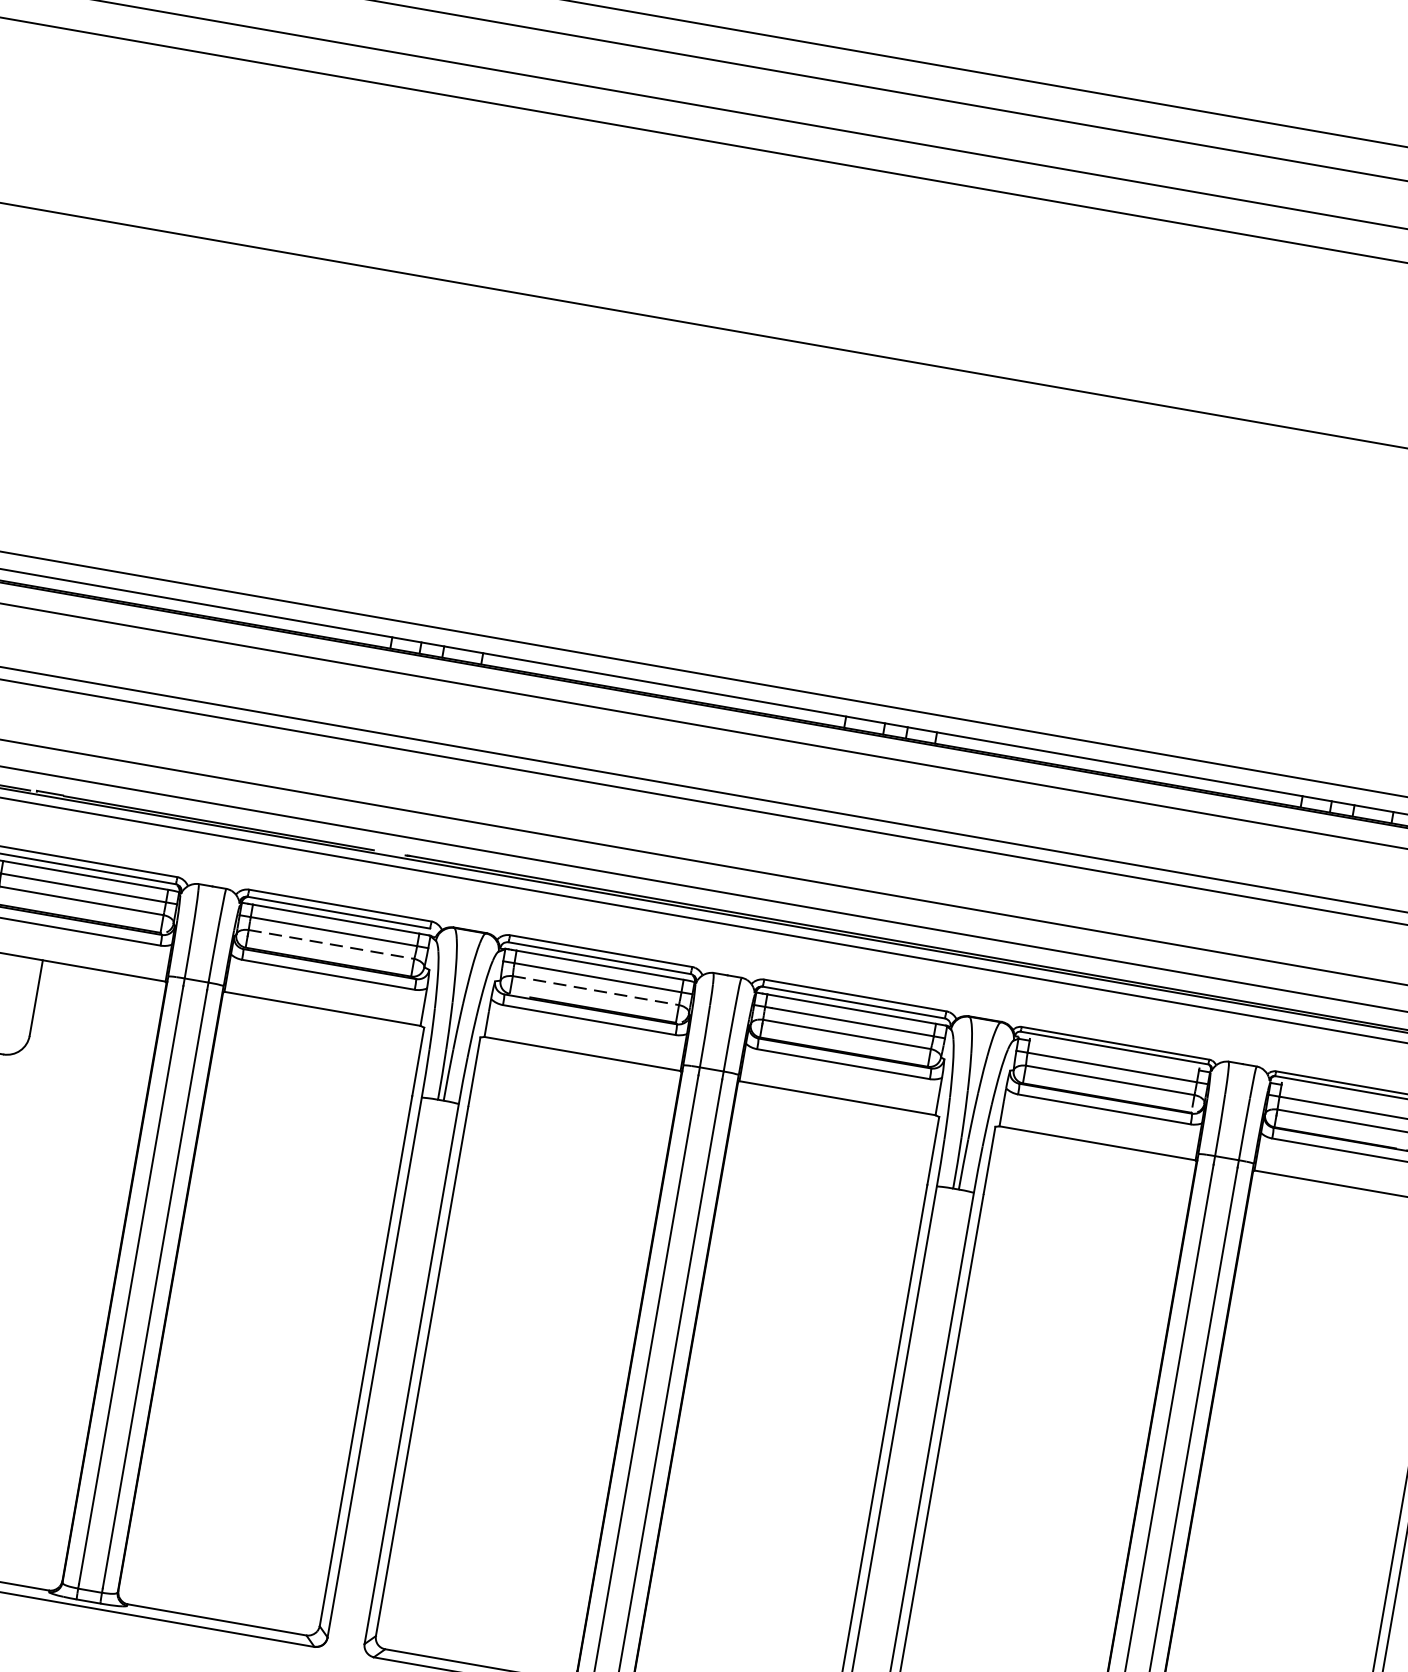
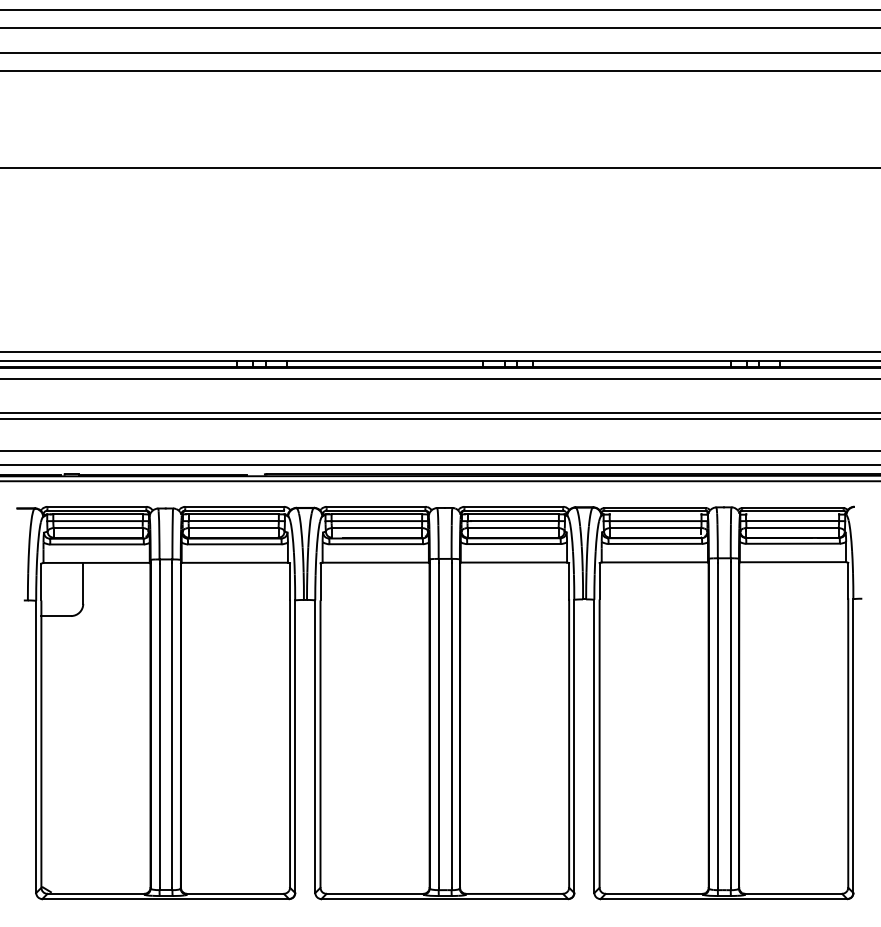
line: (331, 945) -> (233, 528), dashed -> solid
line: (596, 991) -> (377, 528), dashed -> solid

